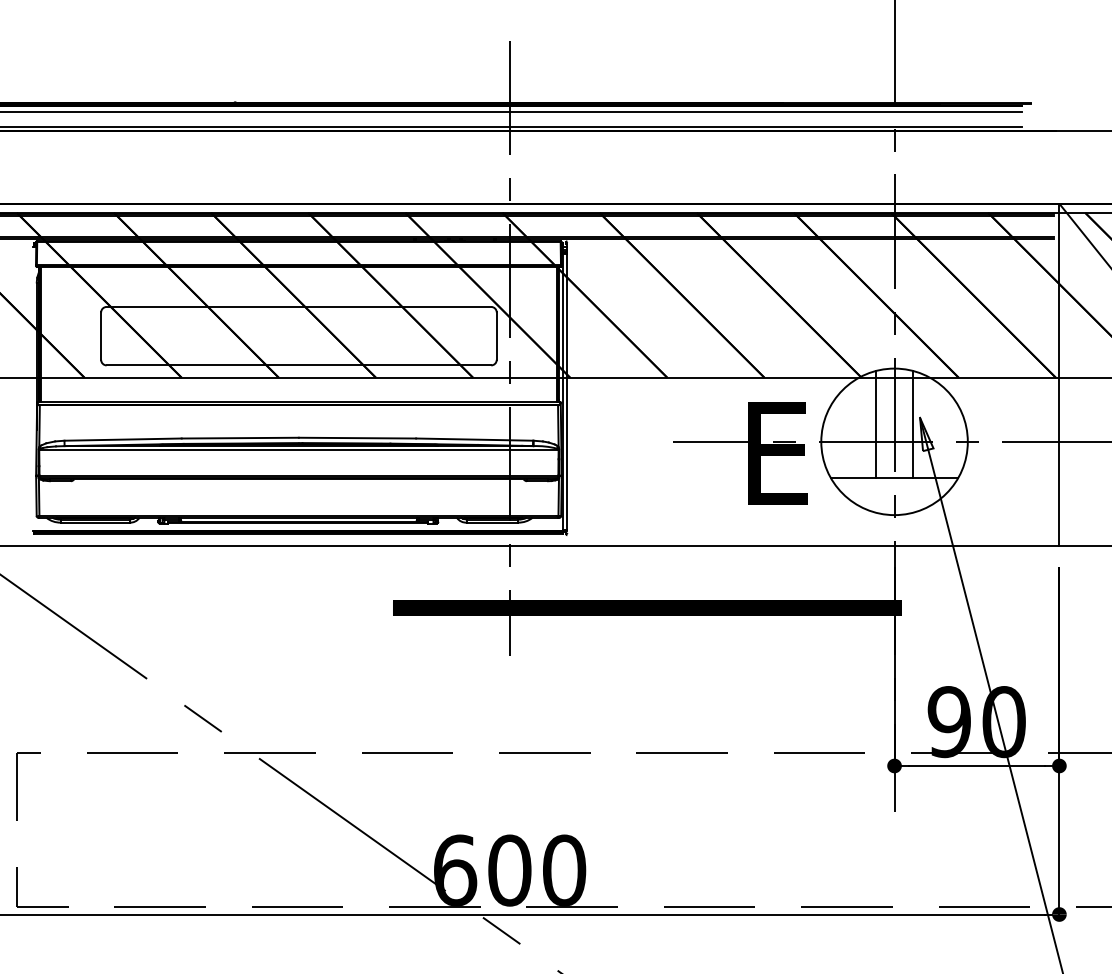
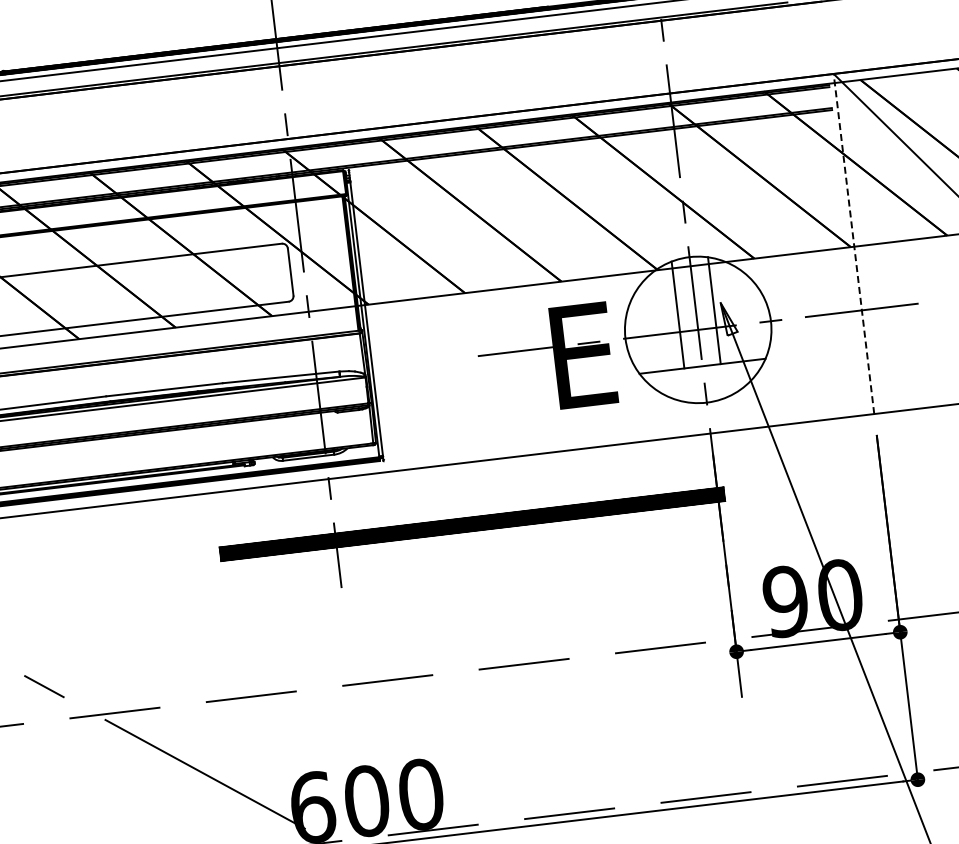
line: (1059, 374) -> (854, 243), solid -> dashed

